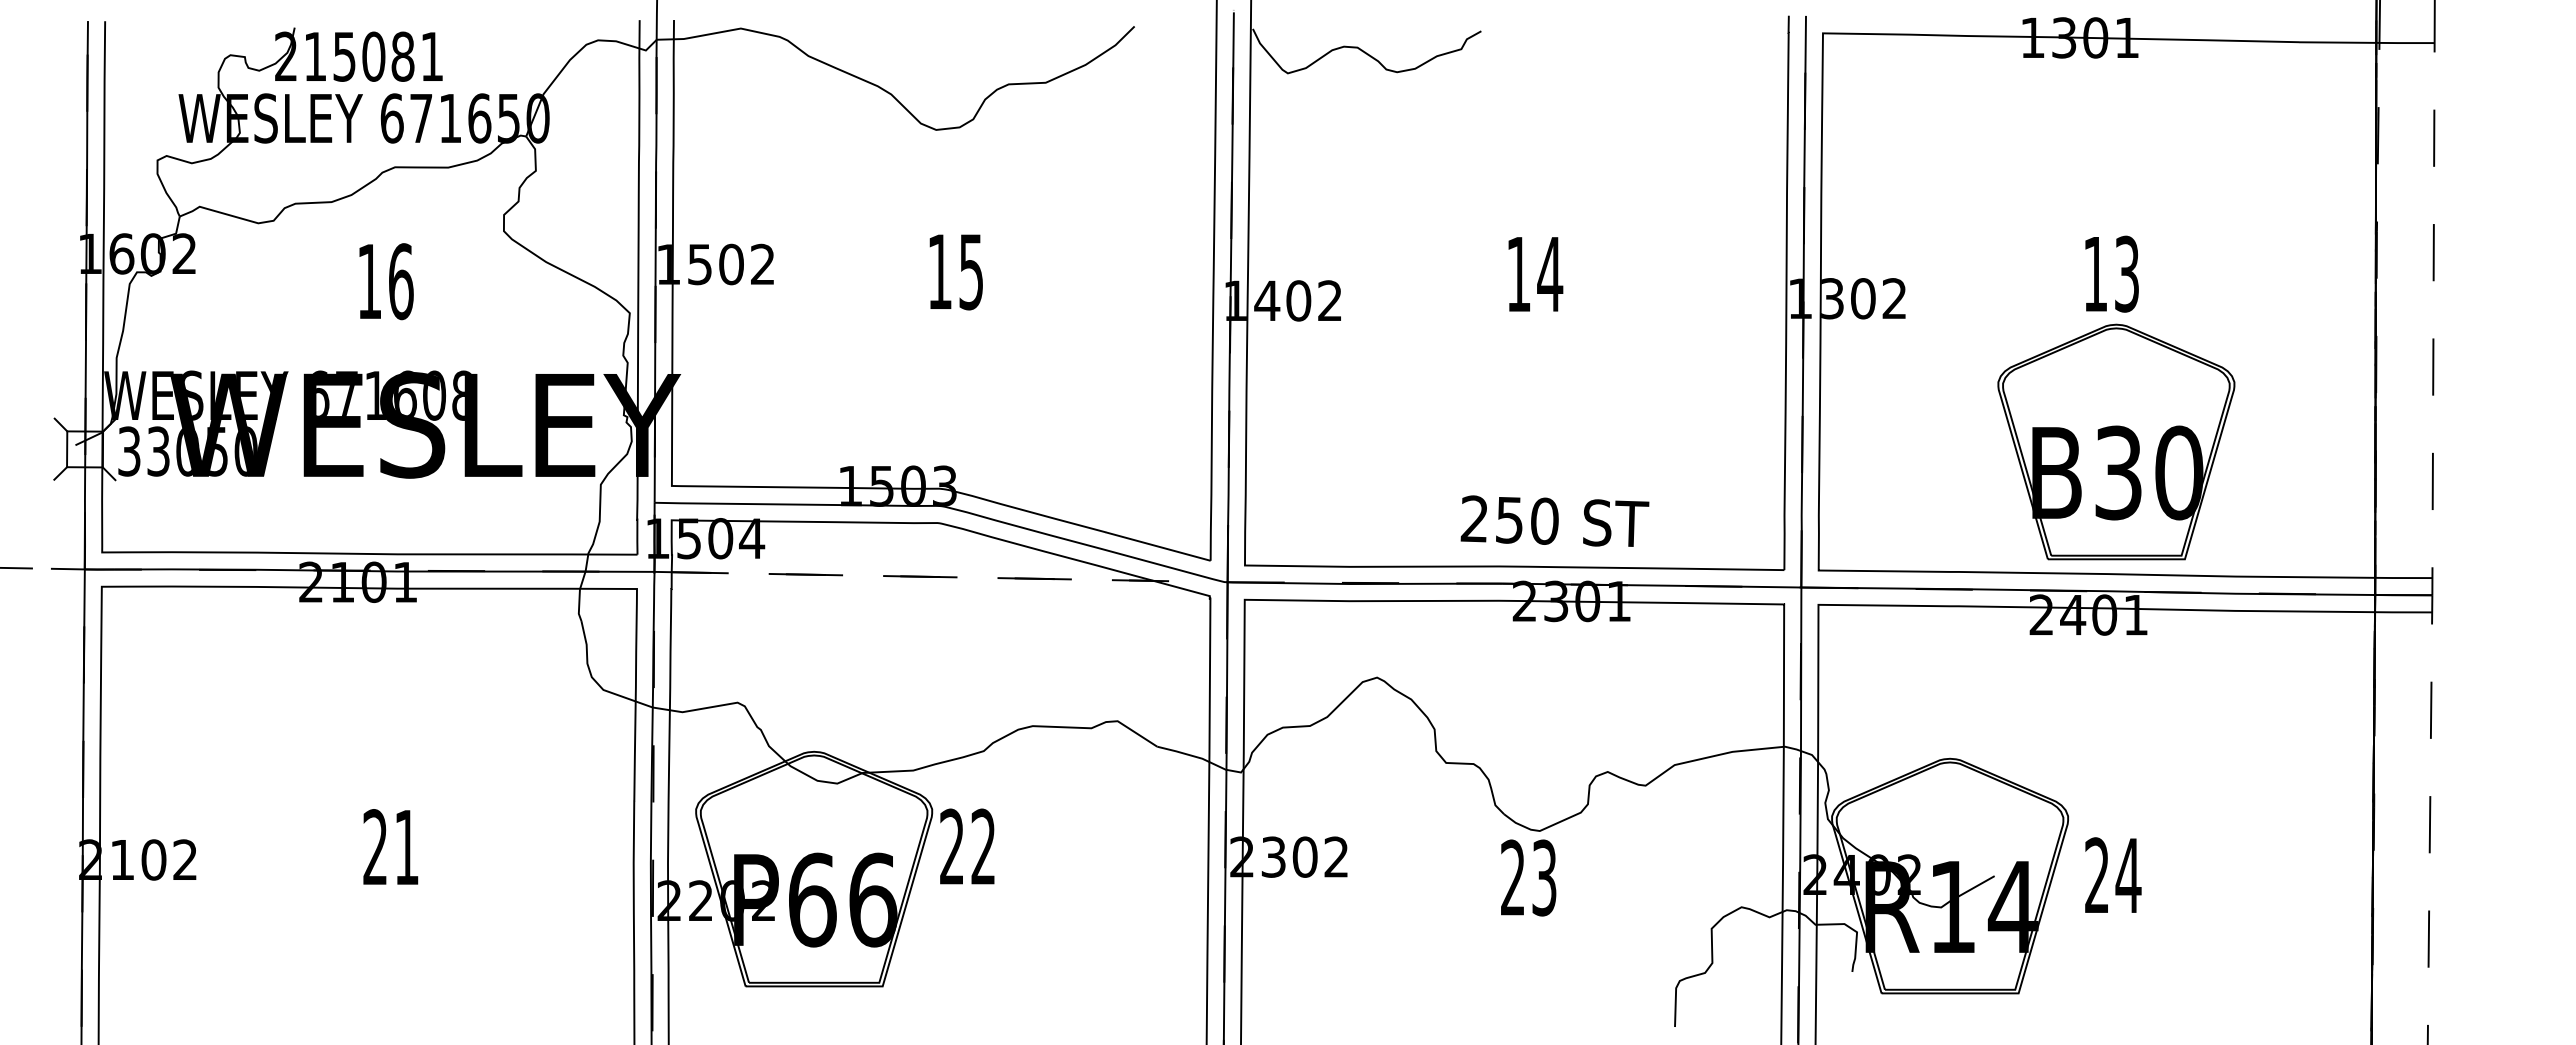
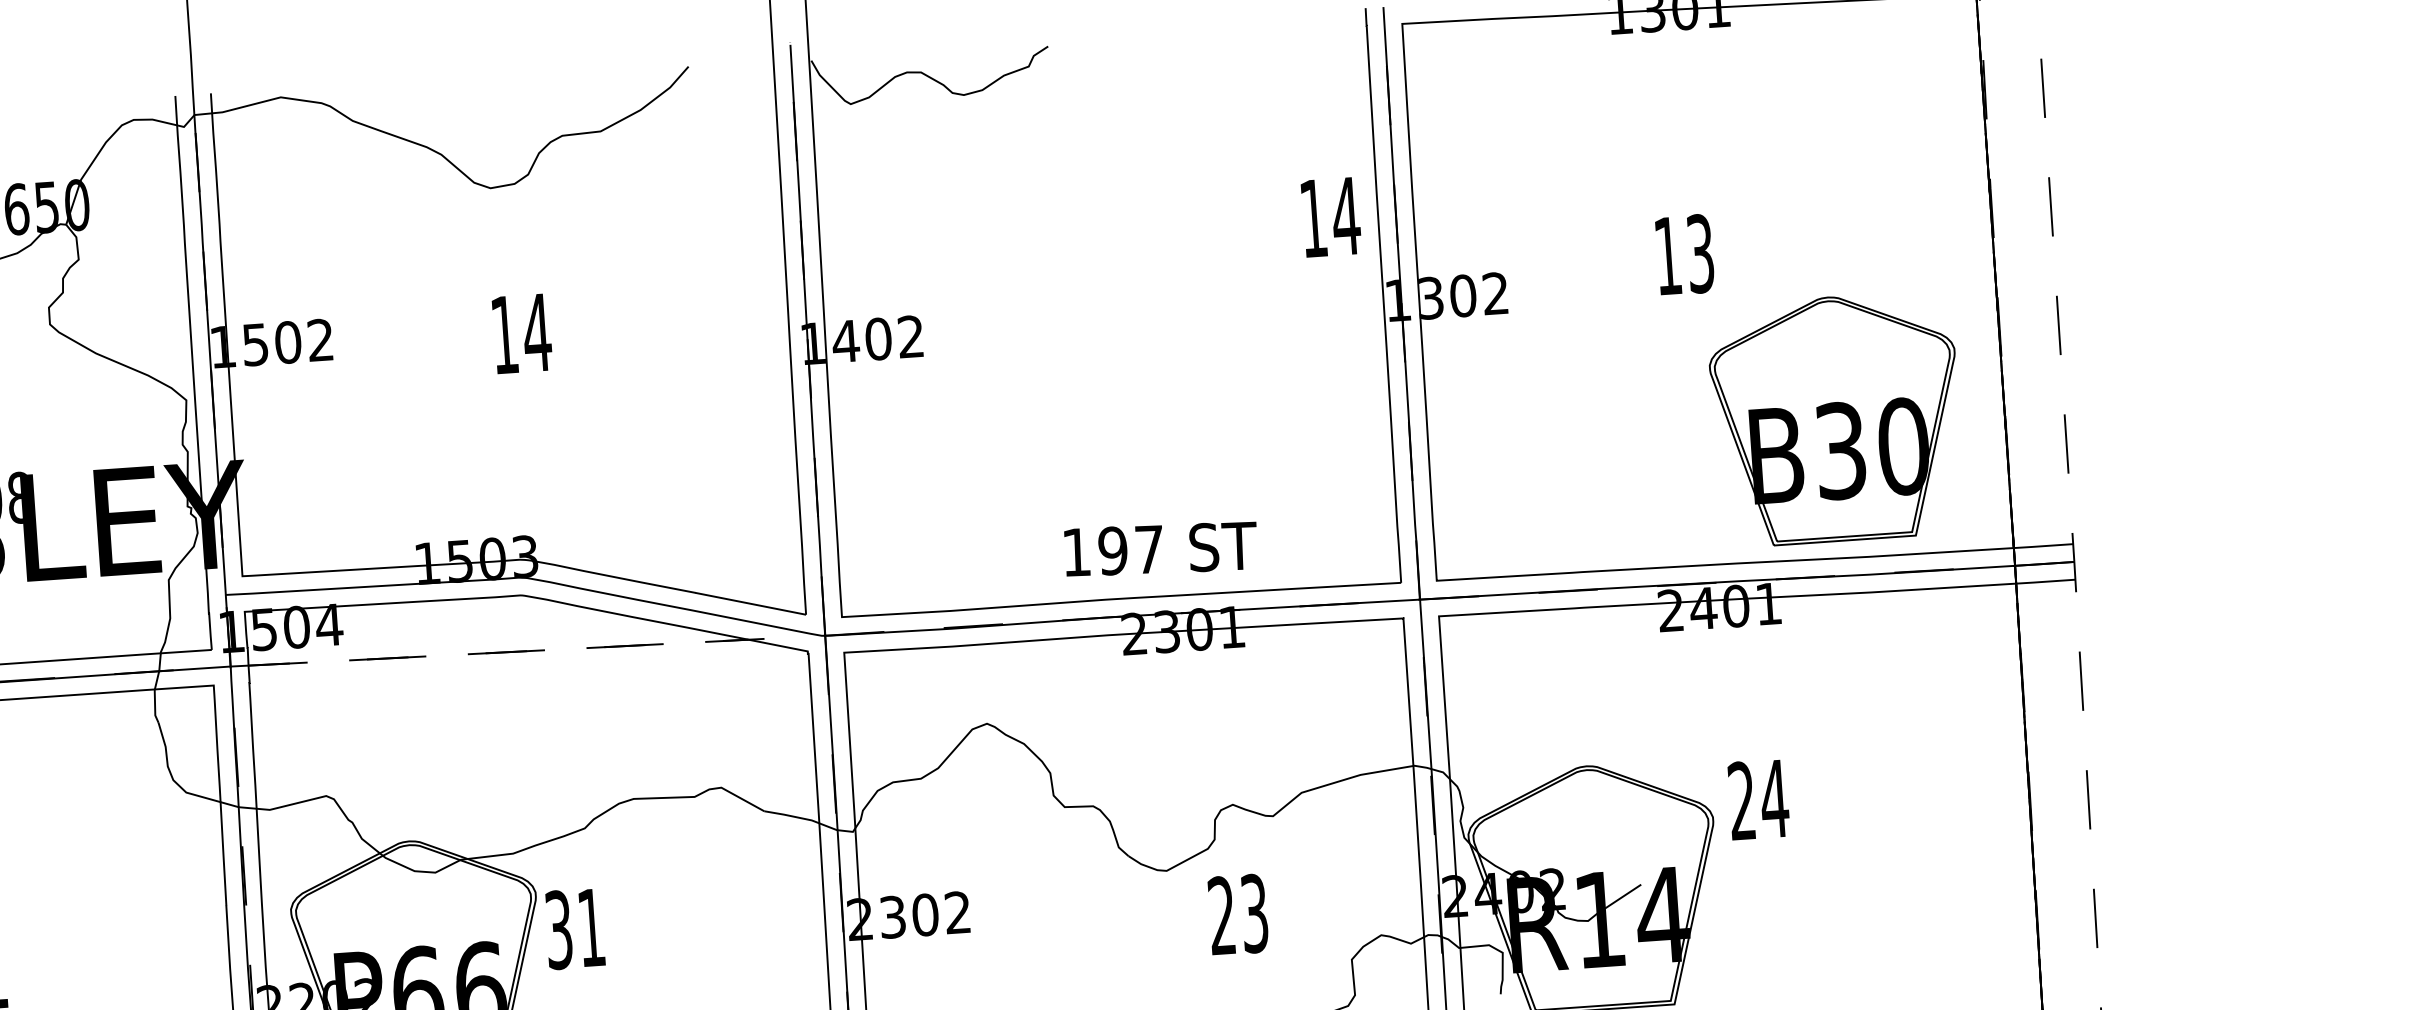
text: (971, 272) -> (537, 333), 15 -> 14
text: (2111, 273) -> (1684, 254), moved
text: (1535, 274) -> (1330, 217), moved
part: (2116, 441) -> (1836, 418), moved
text: (1509, 519) -> (1112, 550), 250 -> 197
text: (967, 846) -> (574, 928), 22 -> 31
text: (2113, 874) -> (1758, 798), moved
text: (1528, 877) -> (1238, 914), moved

